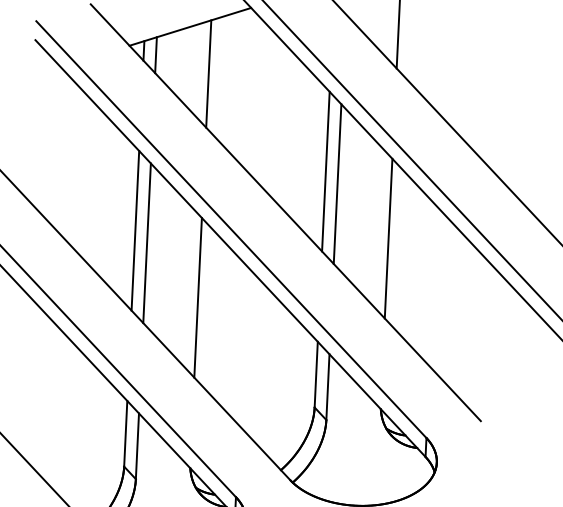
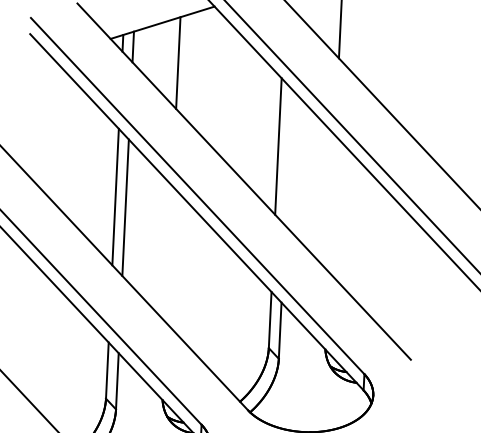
line: (337, 183) -> (288, 156), removed
line: (387, 238) -> (331, 203), removed
line: (197, 297) -> (168, 254), removed

